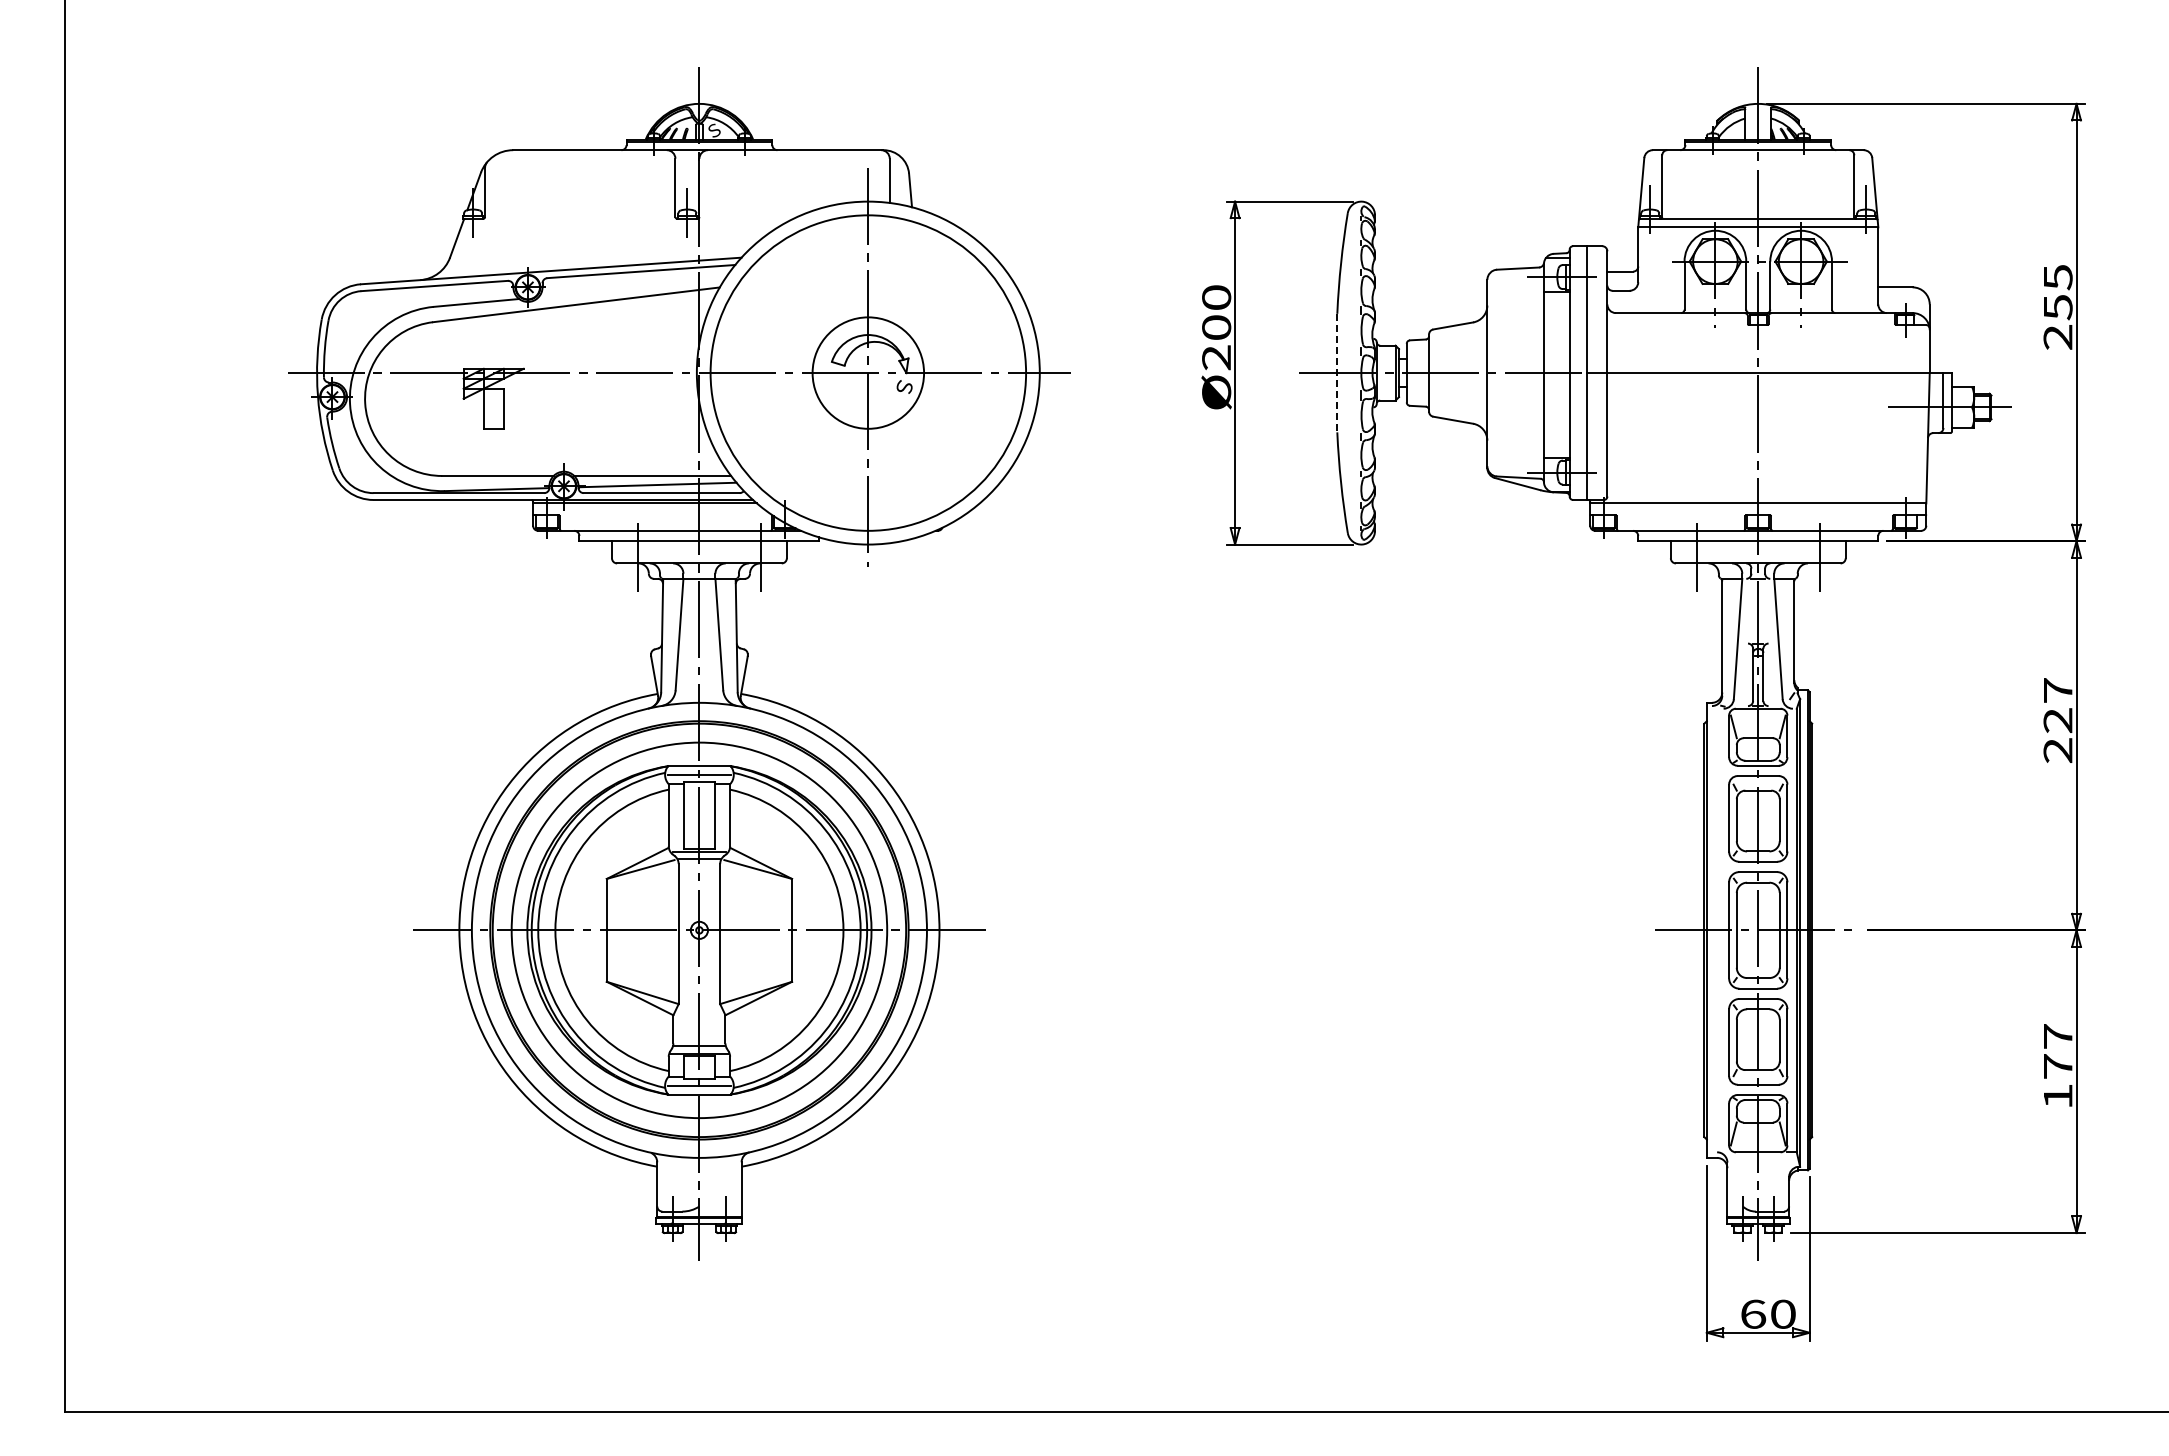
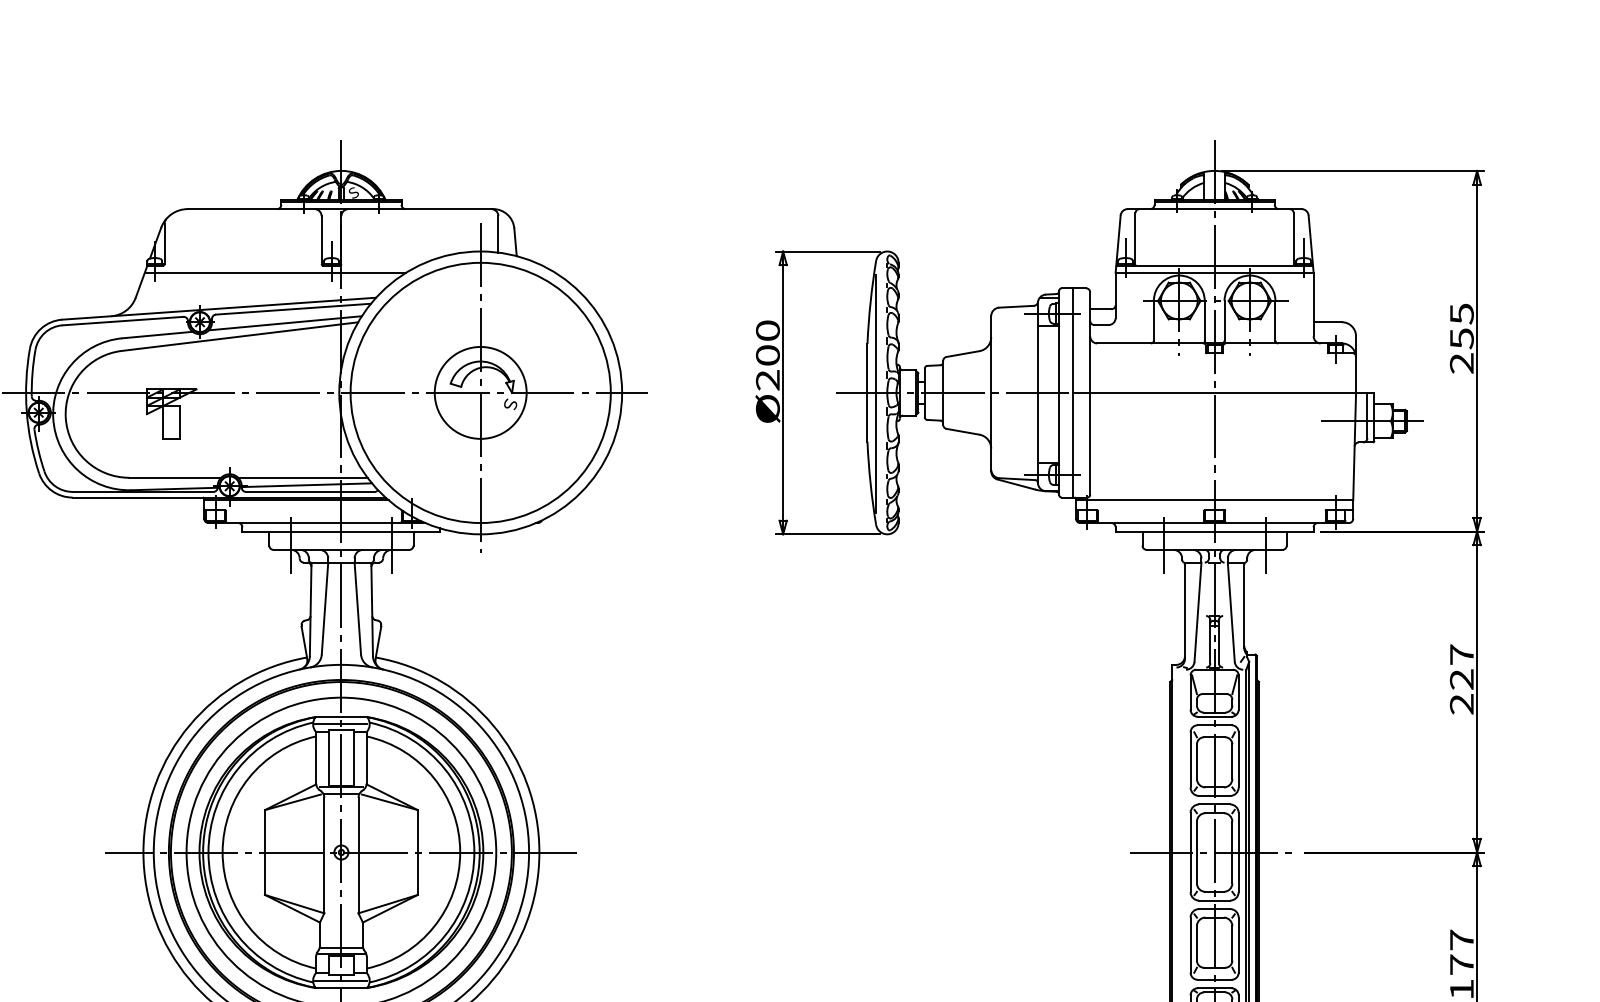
line: (619, 227) -> (275, 272), added
line: (631, 288) -> (285, 323), added
line: (1337, 373) -> (867, 393), dashed -> solid
line: (1347, 374) -> (875, 394), added

